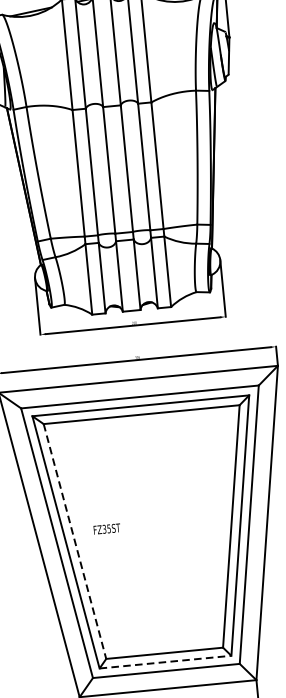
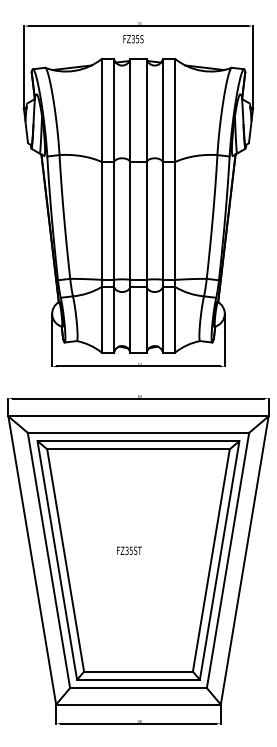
text: (107, 528) -> (129, 550), moved
line: (74, 541) -> (65, 560), dashed -> solid
line: (165, 661) -> (138, 679), dashed -> solid

